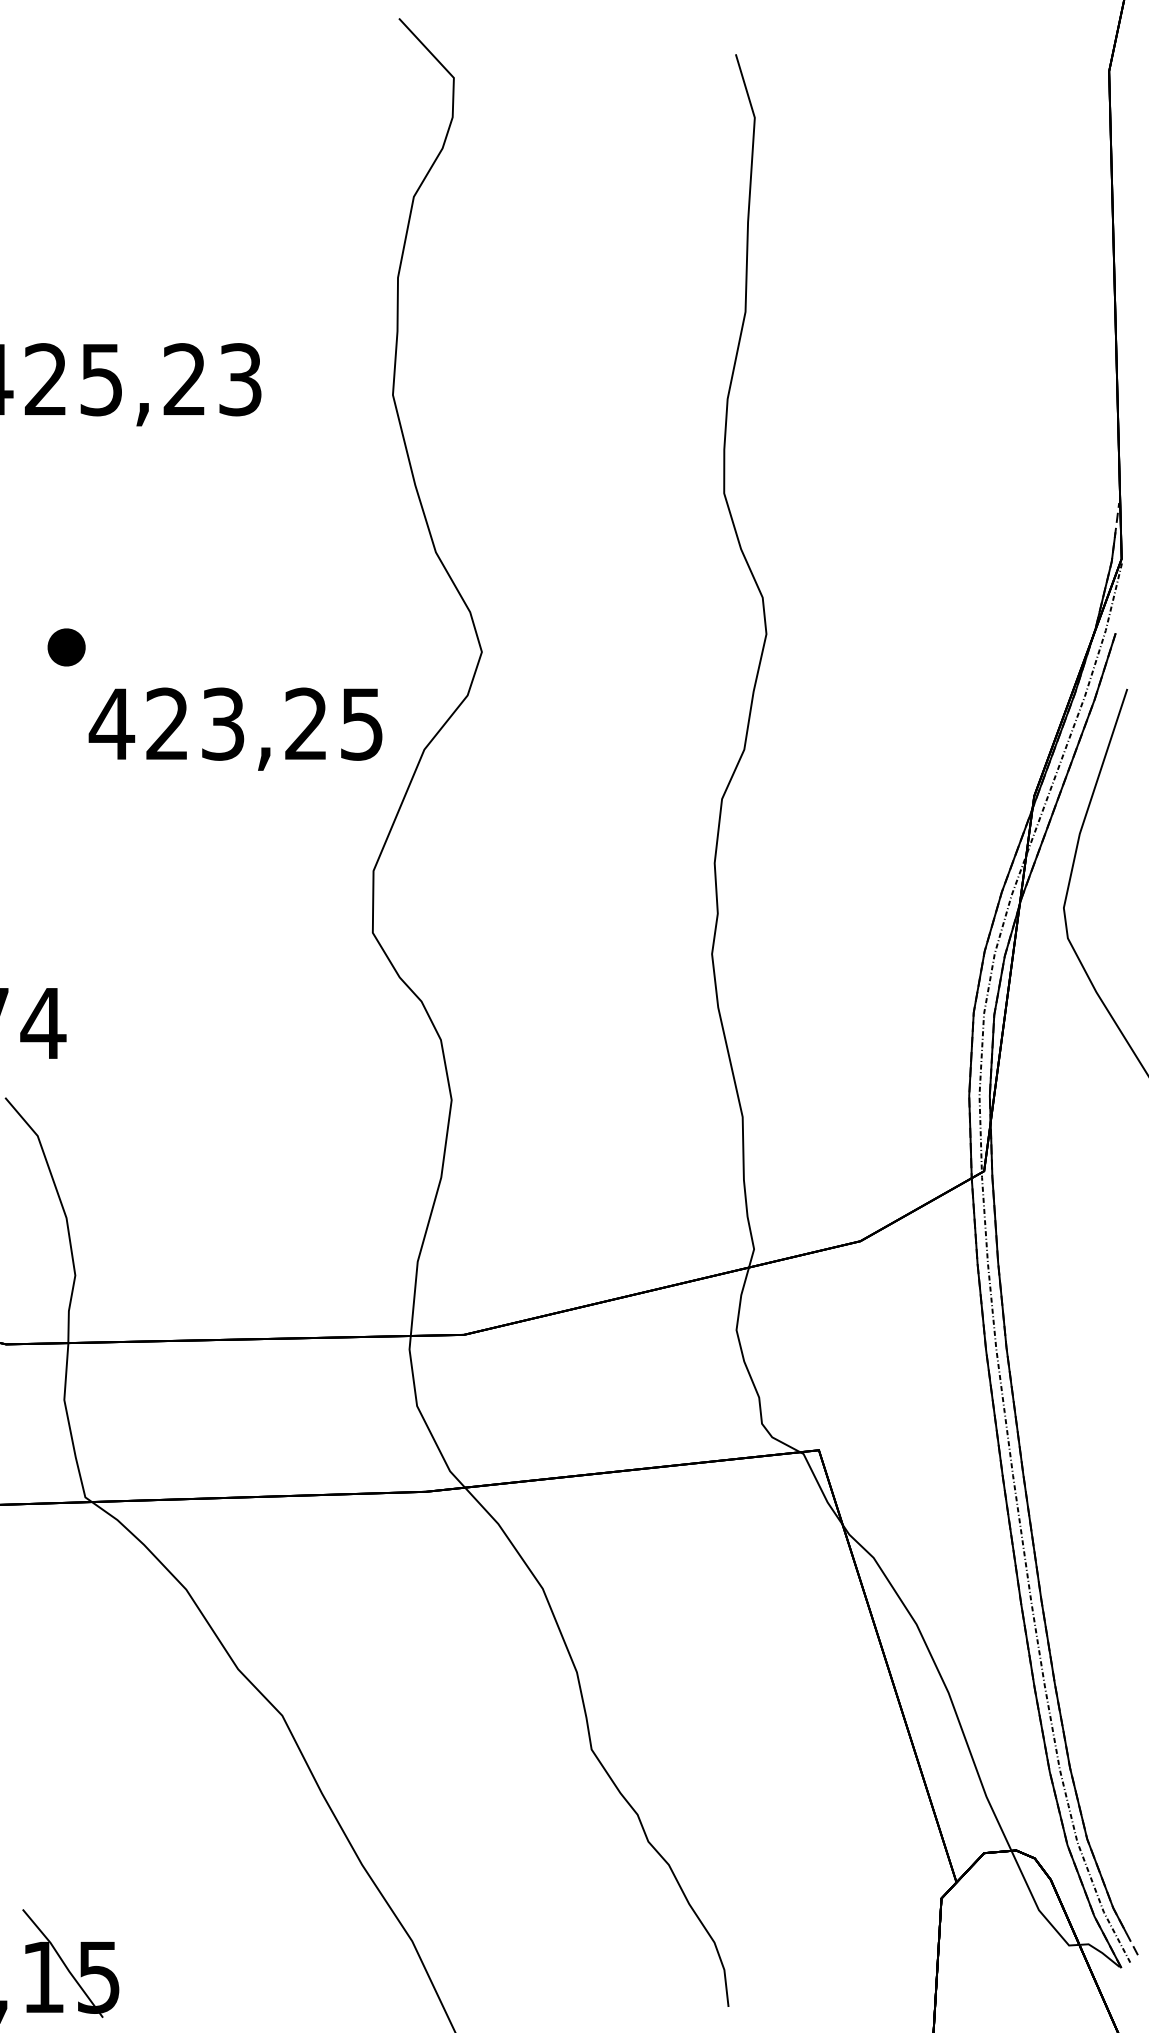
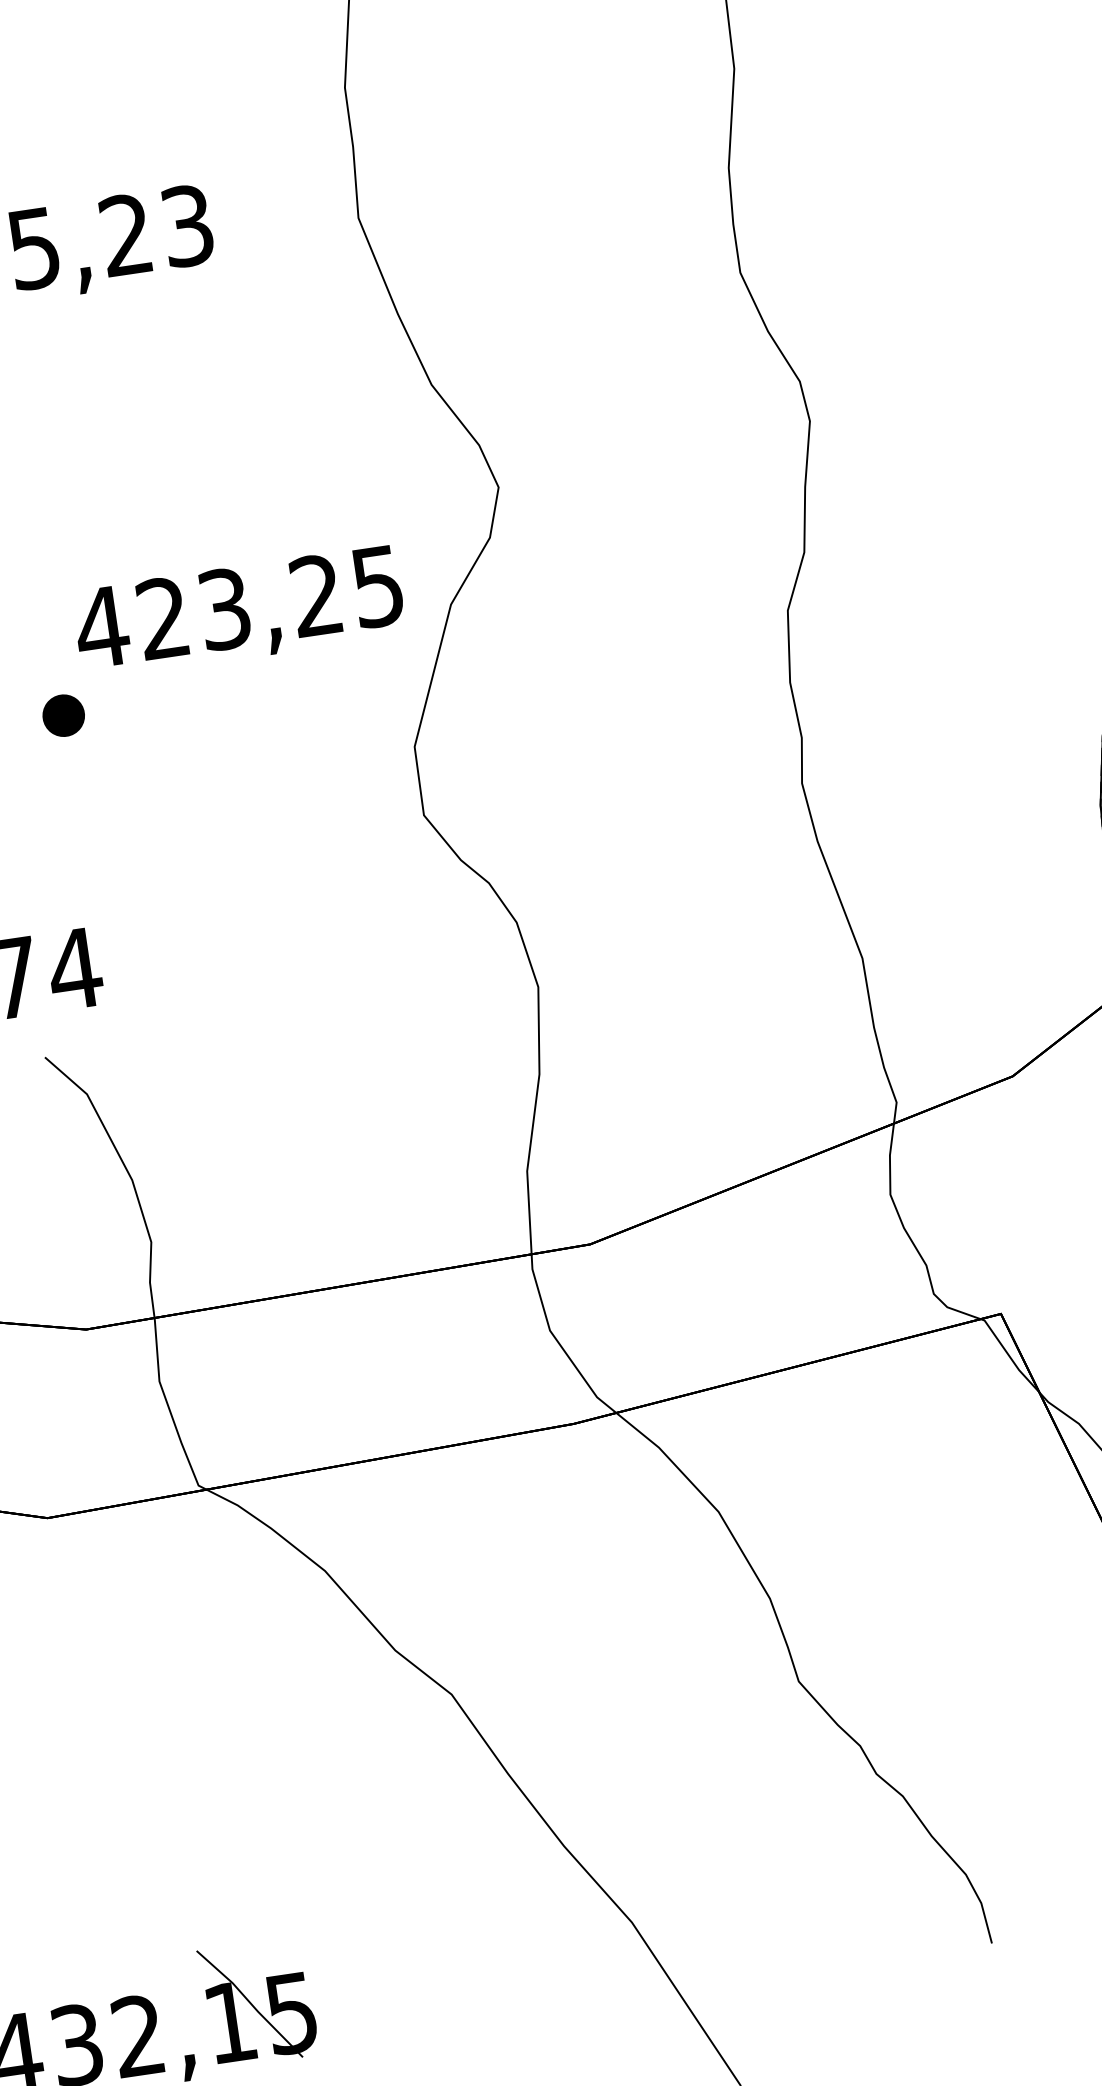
part: (66, 647) -> (63, 715), moved

